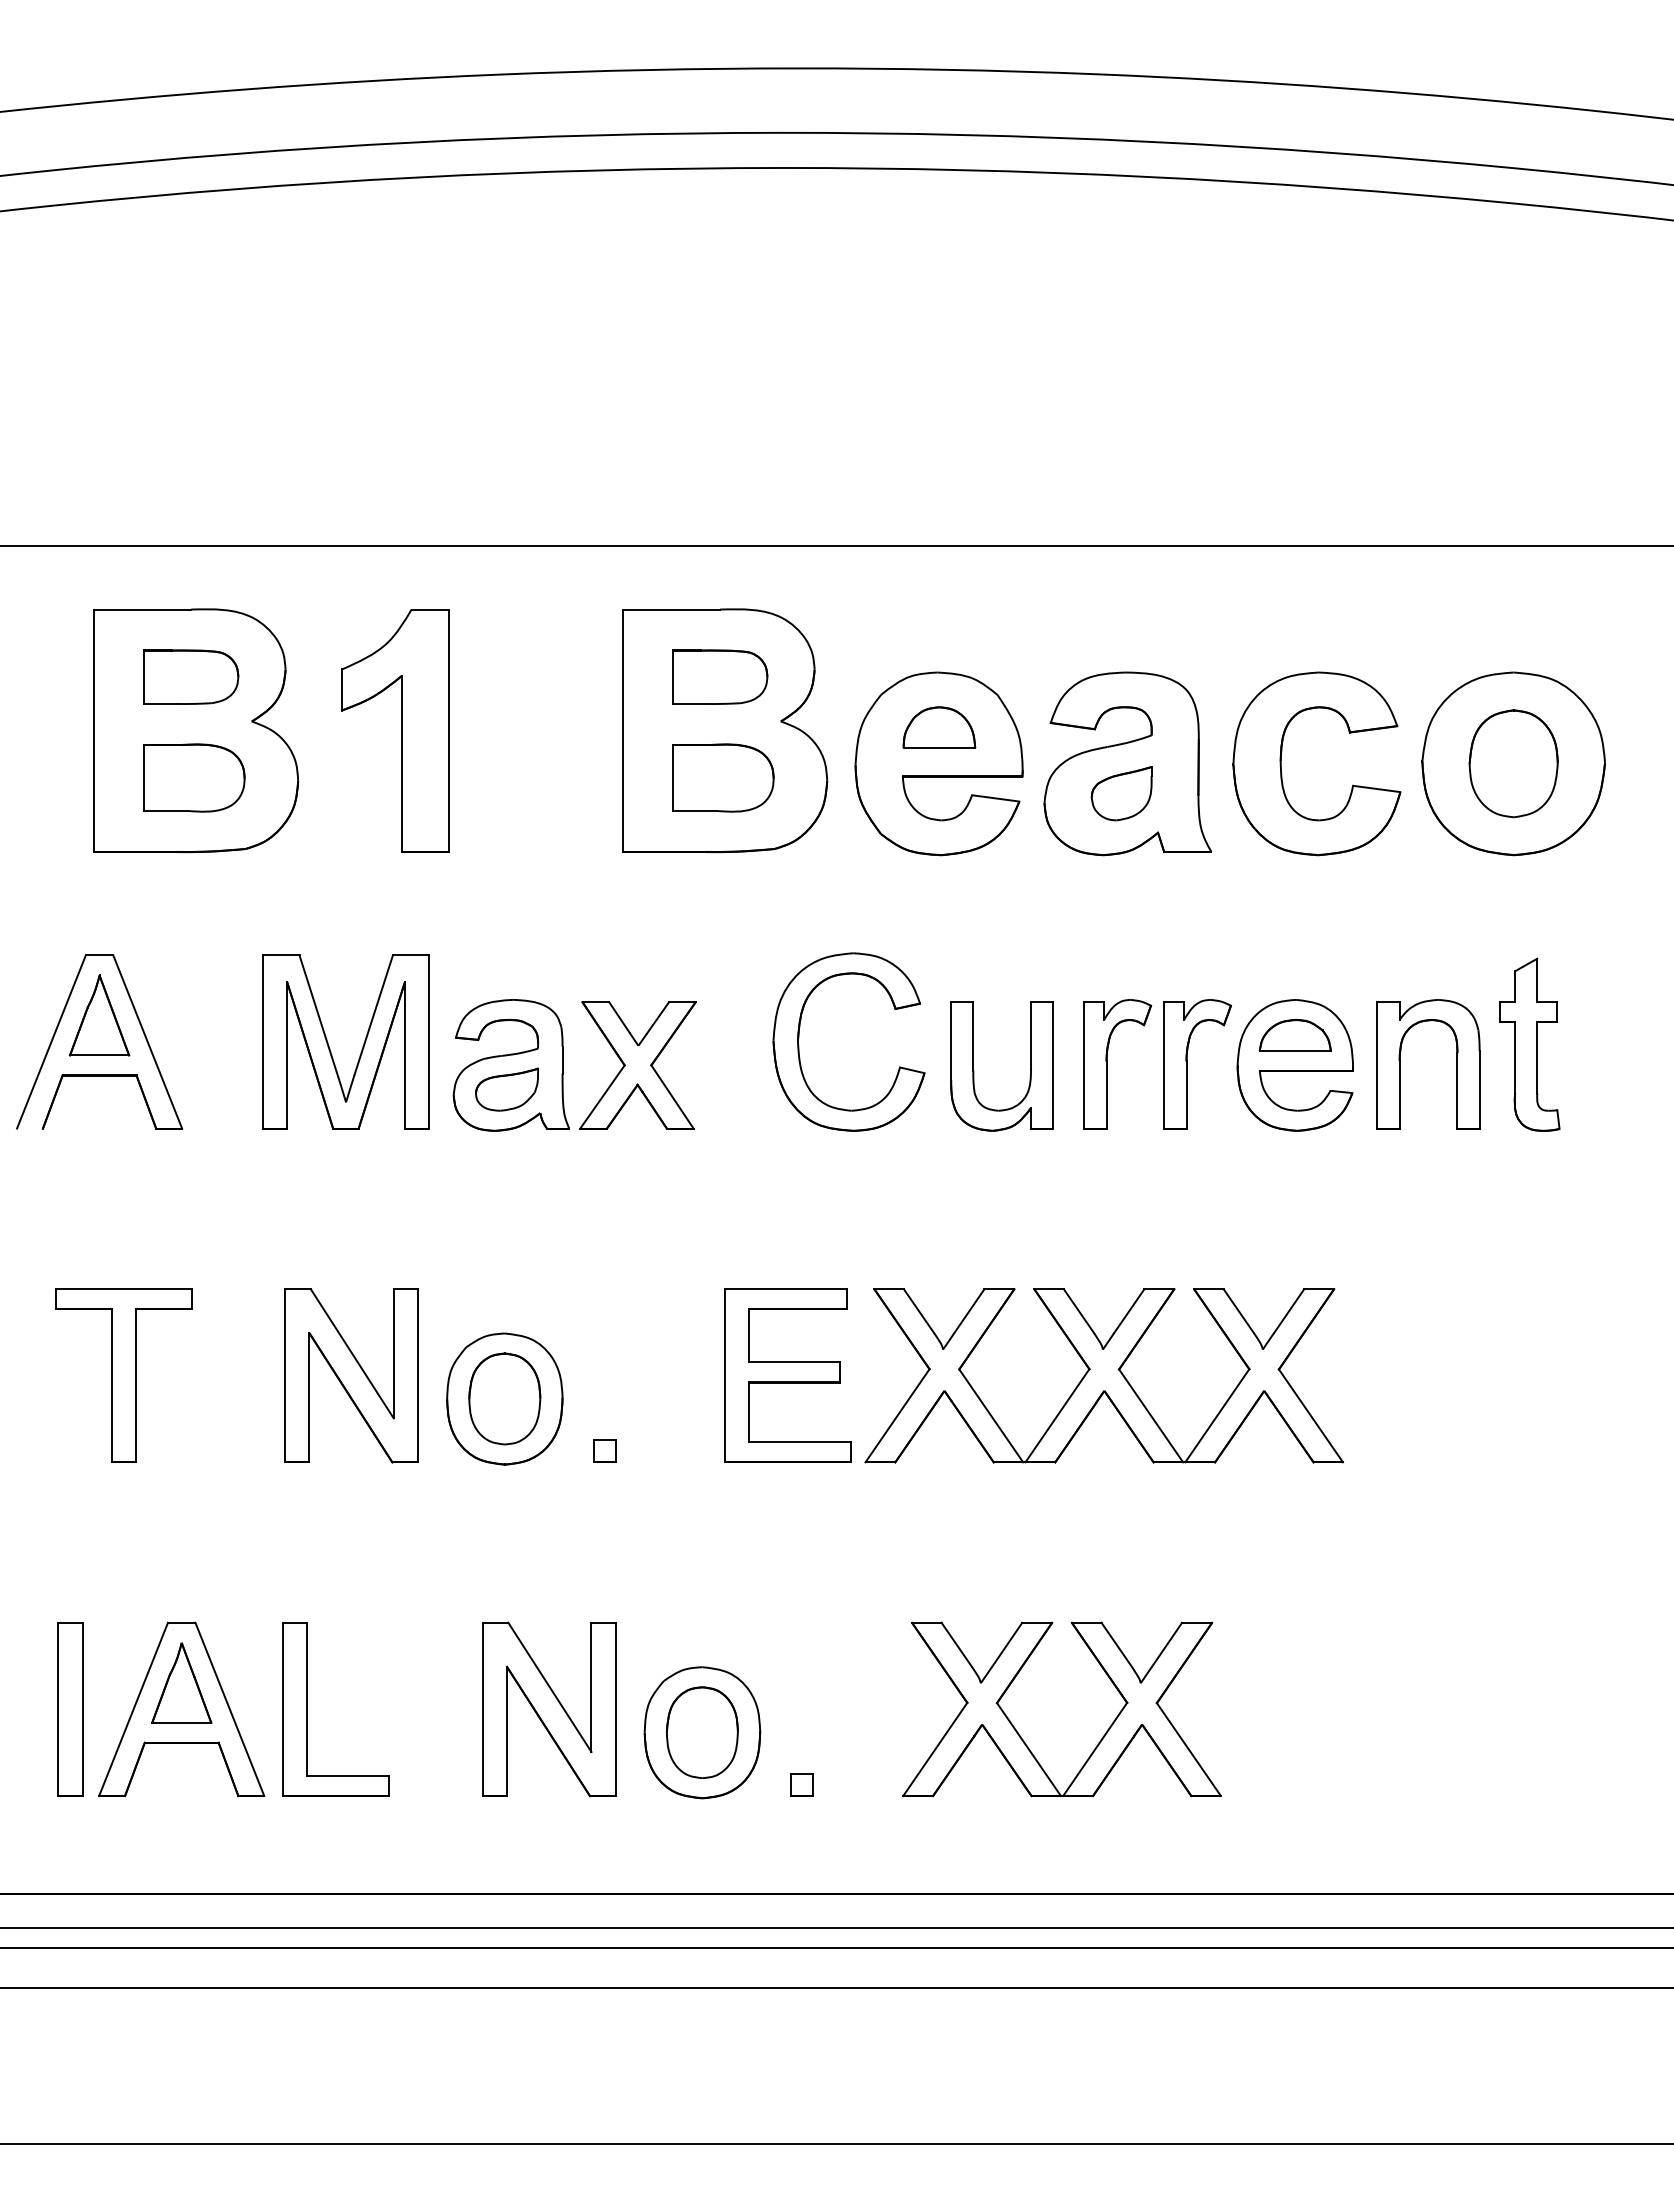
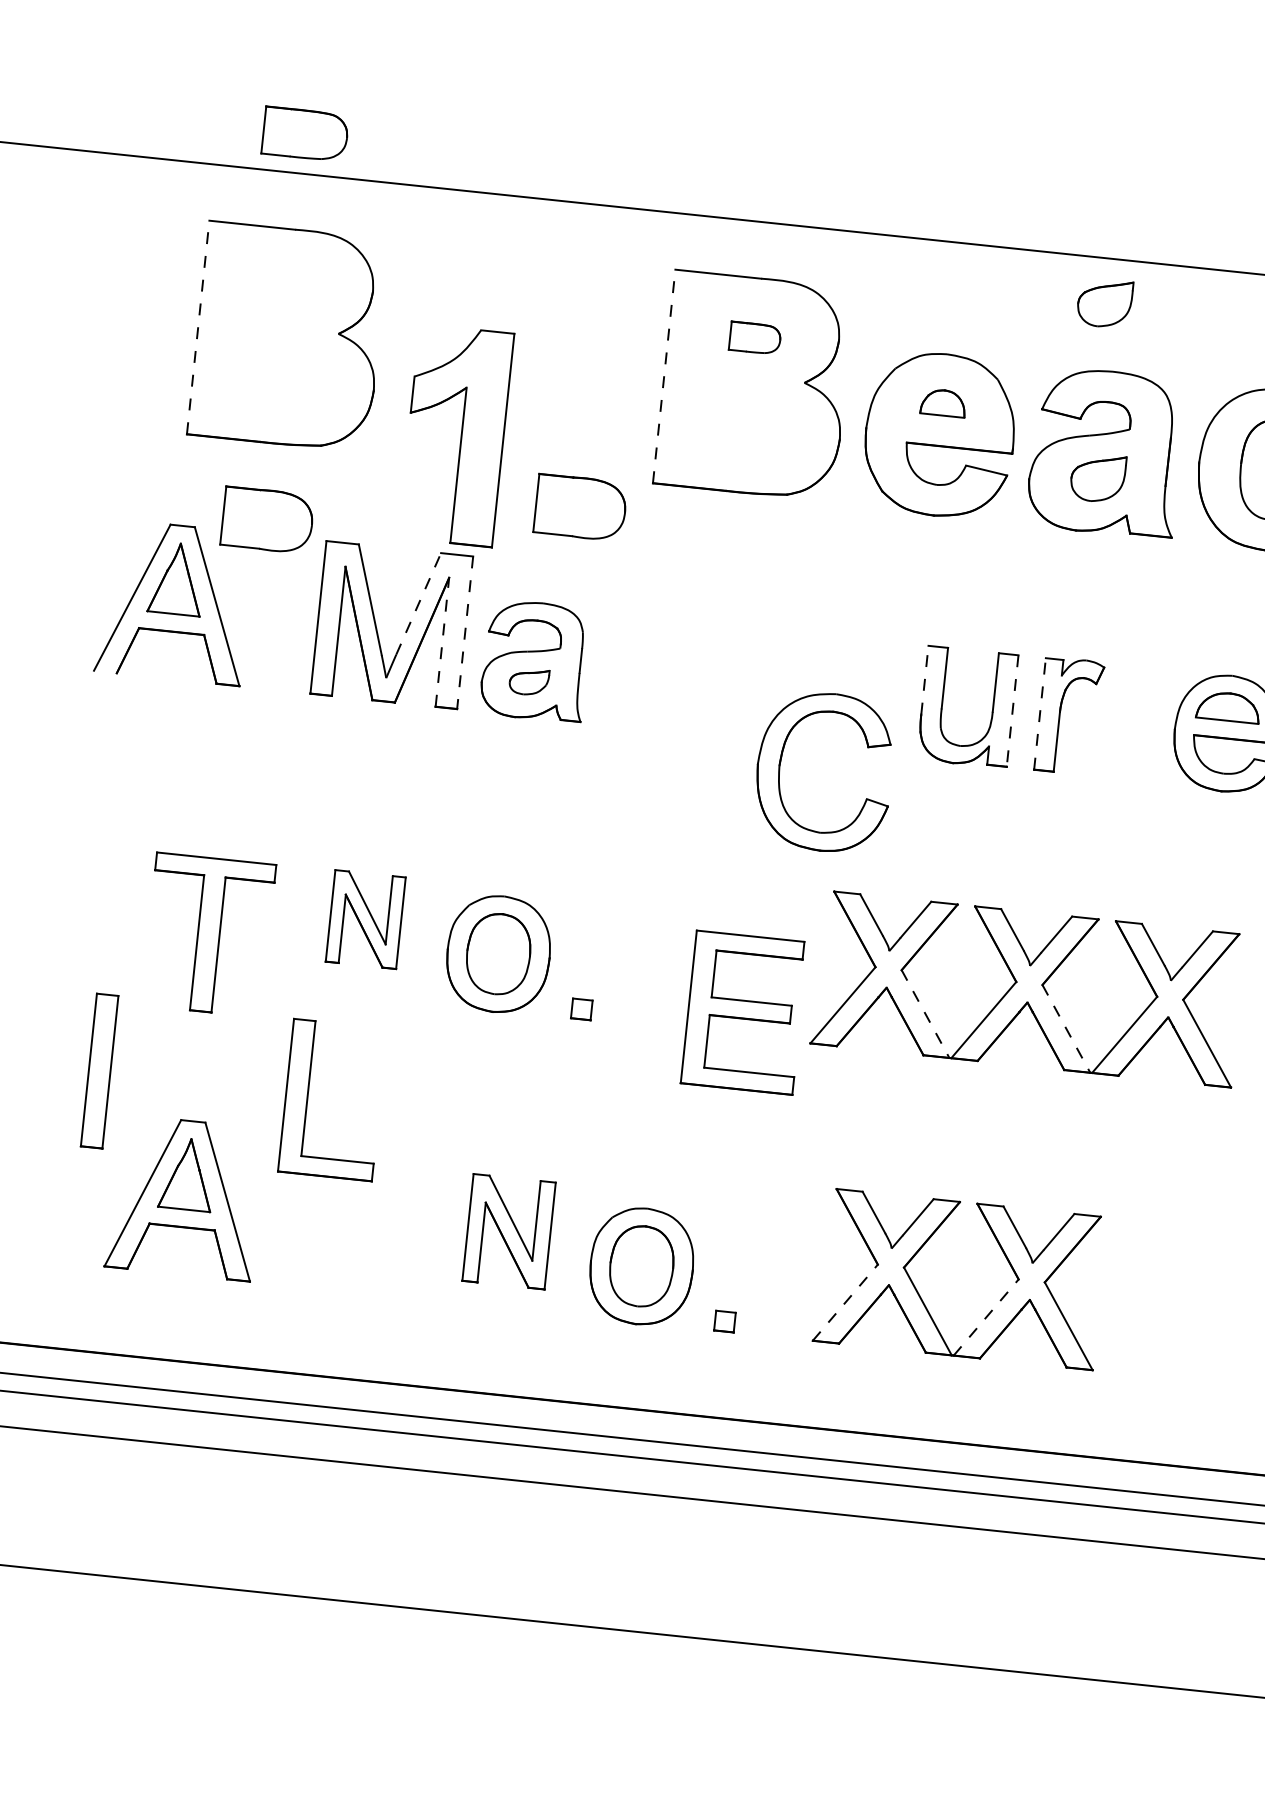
part: (1108, 596) -> (1104, 303), added
part: (191, 676) -> (305, 133), moved
part: (720, 676) -> (755, 337), size x0.6
part: (939, 727) -> (943, 402), size x0.7
line: (93, 730) -> (198, 327), solid -> dashed
part: (395, 730) -> (455, 435), moved
line: (622, 730) -> (664, 376), solid -> dashed
part: (194, 777) -> (267, 519), moved
part: (723, 777) -> (580, 507), moved
line: (373, 1015) -> (418, 604), solid -> dashed
part: (799, 1038) -> (781, 764), moved
line: (951, 1041) -> (925, 680), solid -> dashed
line: (429, 1042) -> (465, 633), solid -> dashed
line: (404, 1054) -> (442, 641), solid -> dashed
line: (1084, 1064) -> (1040, 713), solid -> dashed
part: (1187, 1064) -> (1130, 722), removed
part: (637, 1065) -> (646, 672), removed
line: (1053, 1065) -> (1012, 711), solid -> dashed
part: (506, 1089) -> (528, 681), size x0.7
part: (123, 1375) -> (208, 934), moved
part: (351, 1375) -> (365, 919), size x0.6
part: (787, 1375) -> (744, 1012), moved
line: (991, 1416) -> (925, 1014), solid -> dashed
line: (1151, 1416) -> (1066, 1029), solid -> dashed
part: (70, 1709) -> (99, 1071), moved
part: (307, 1709) -> (307, 1097), moved
part: (549, 1709) -> (509, 1231), size x0.7
line: (935, 1749) -> (845, 1302), solid -> dashed
line: (1095, 1749) -> (986, 1317), solid -> dashed

